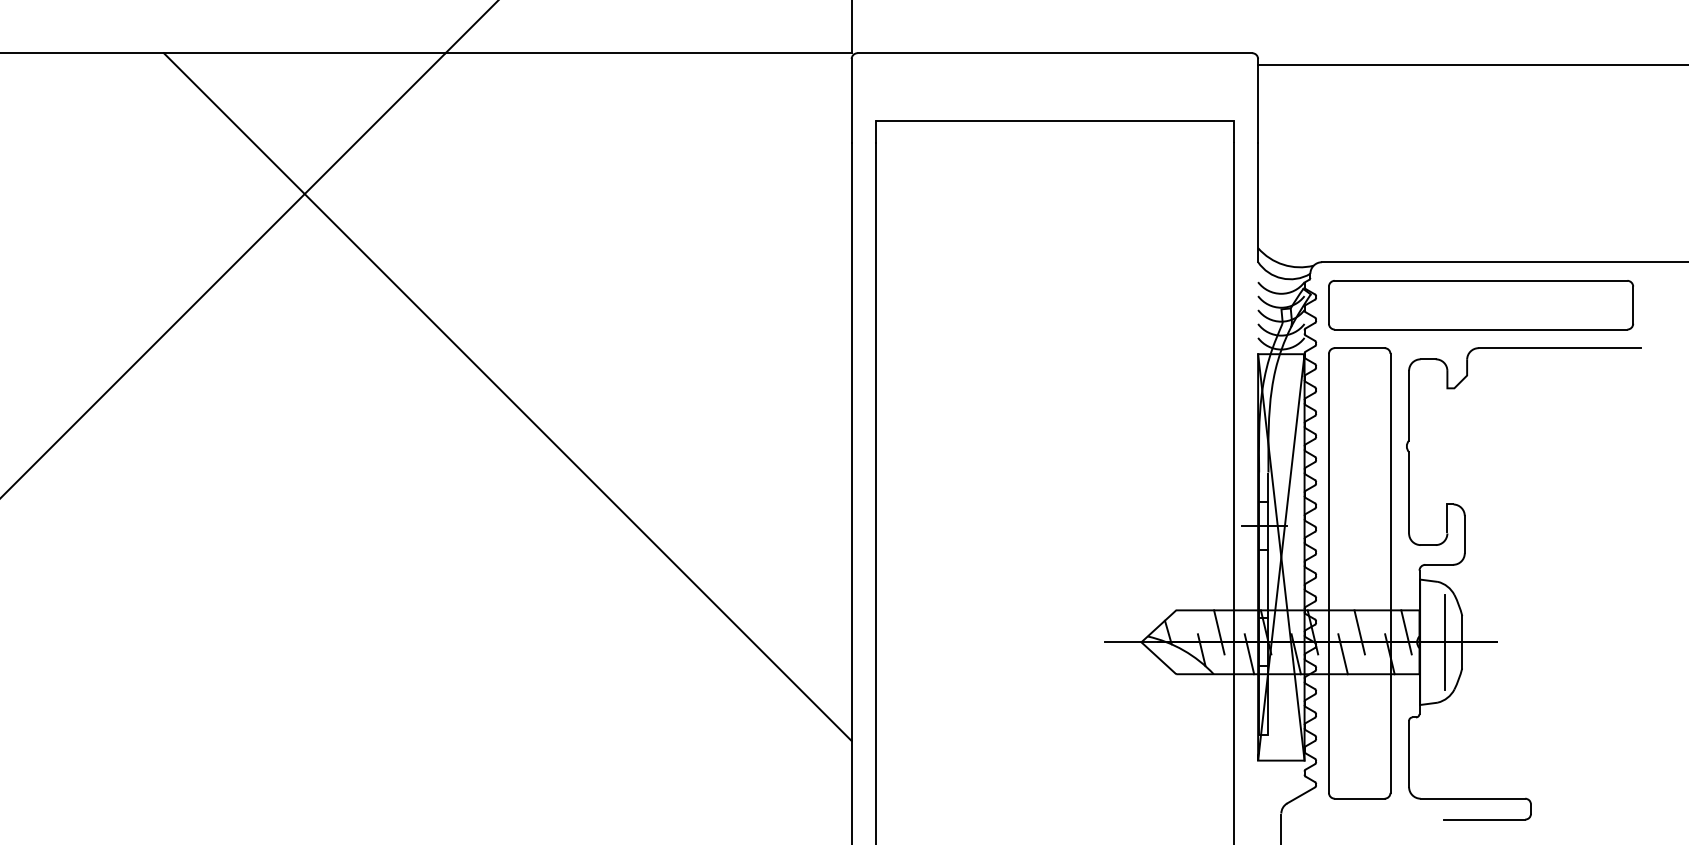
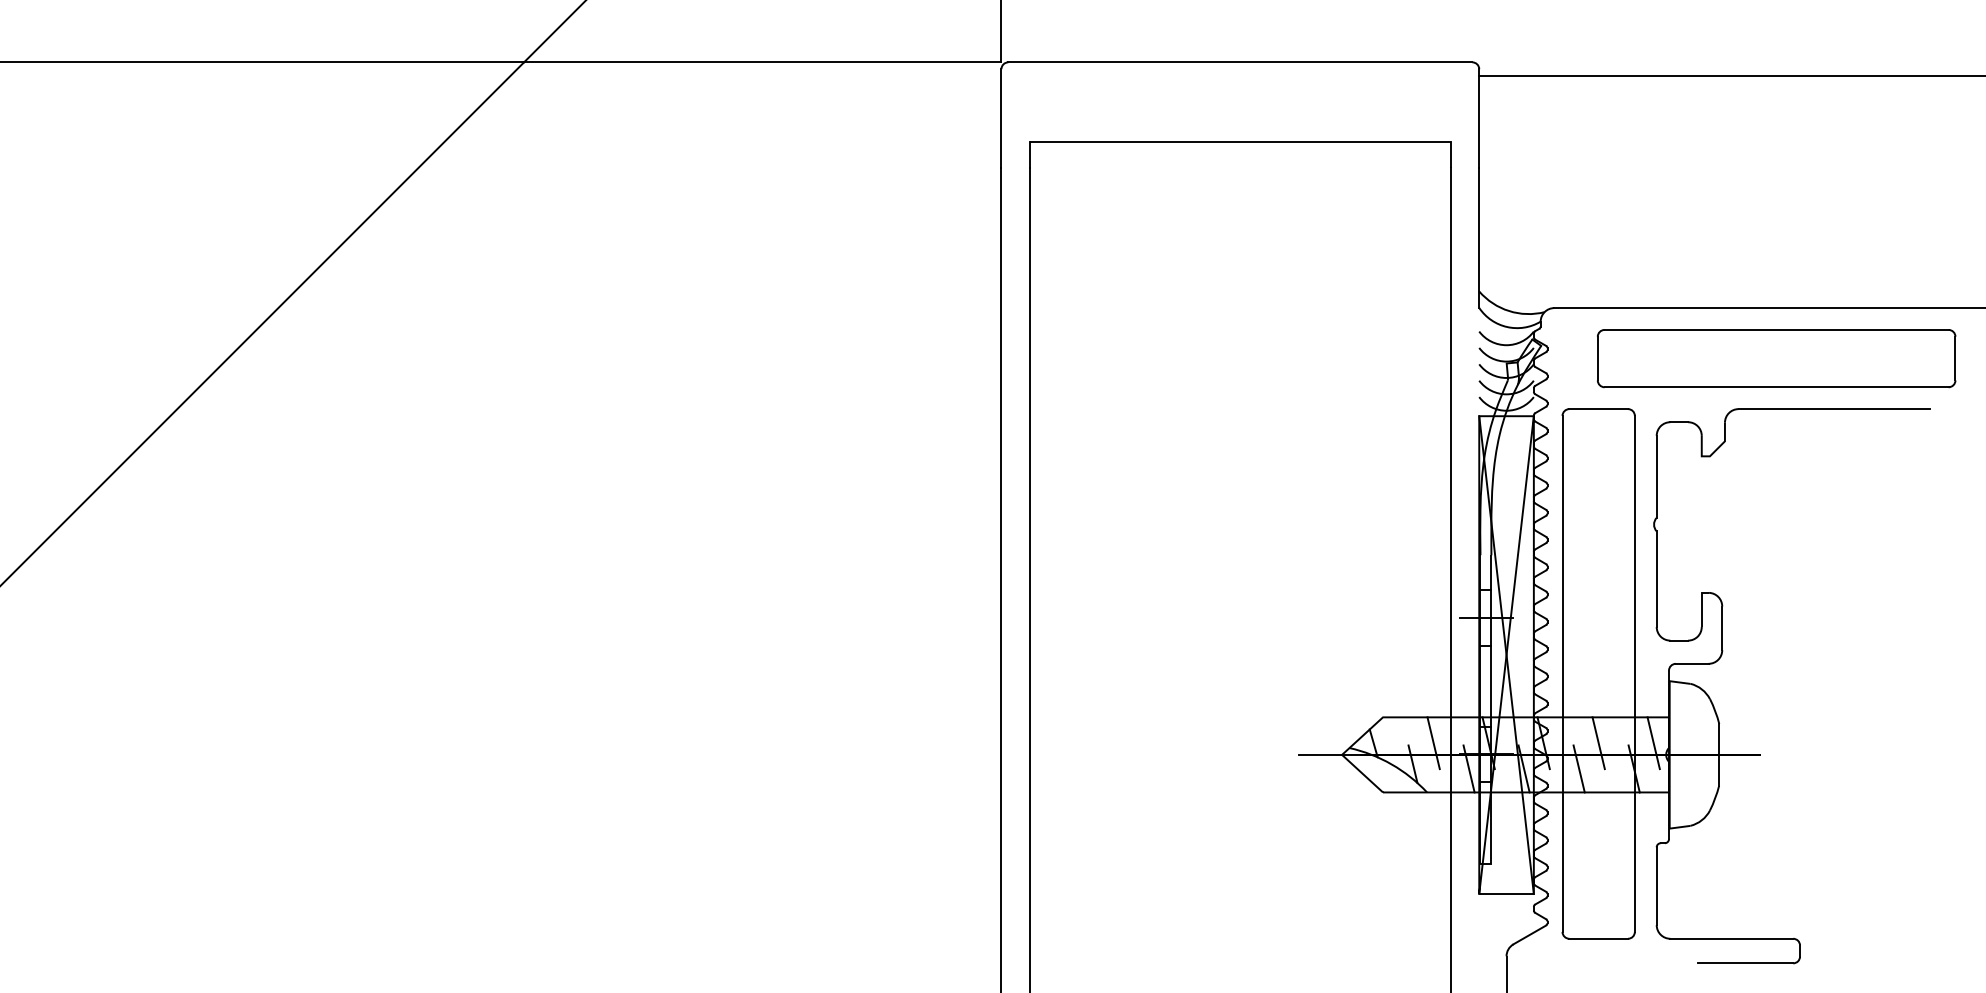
part: (1480, 305) -> (1775, 358), moved
line: (507, 397) -> (596, 467), removed
line: (1445, 641) -> (1699, 753), removed

